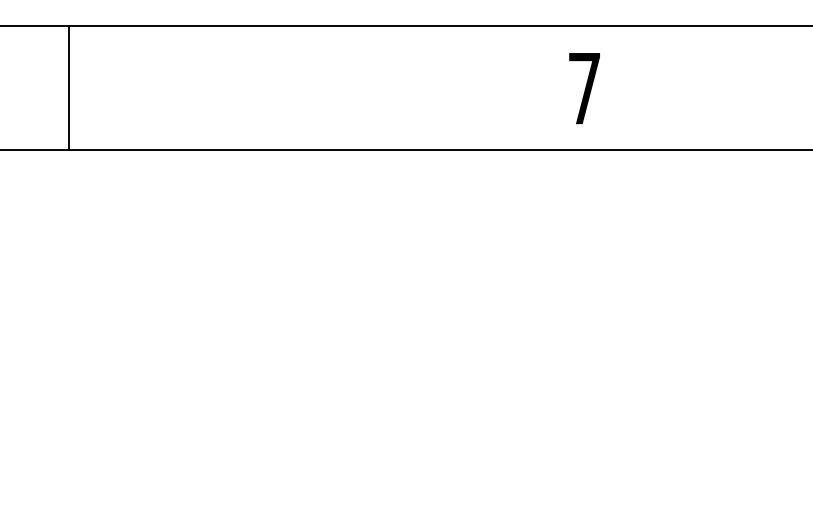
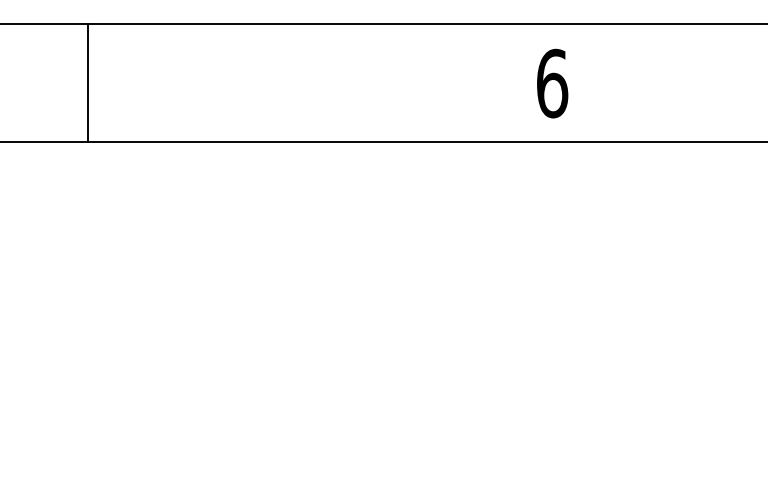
line: (68, 87) -> (87, 82), moved
text: (584, 88) -> (552, 83), 7 -> 6

